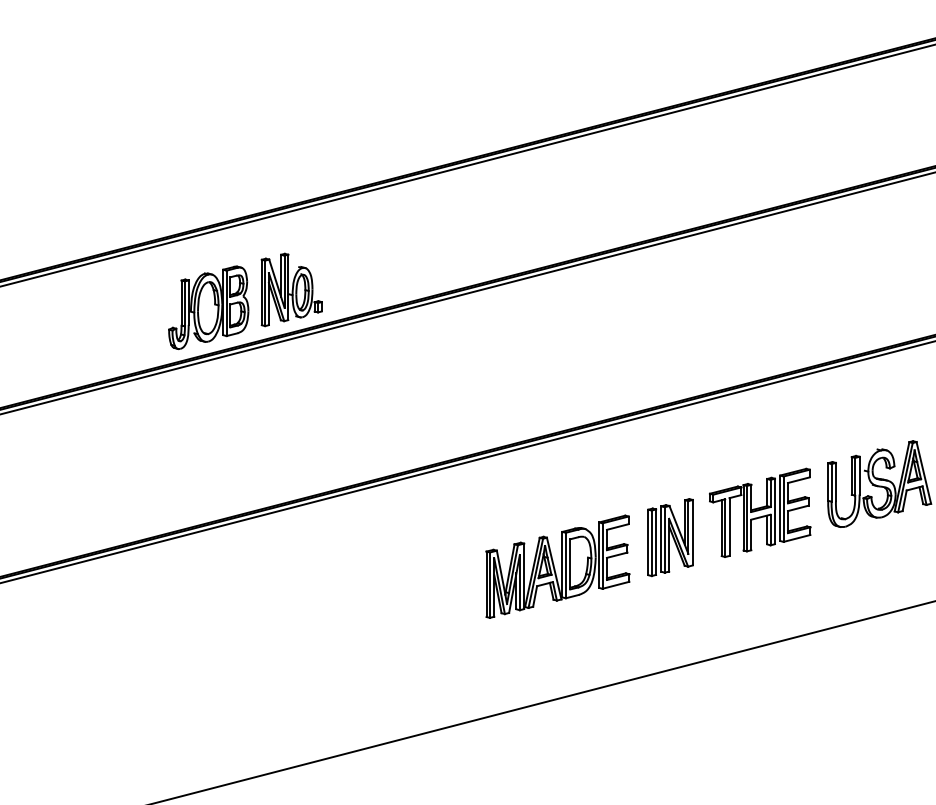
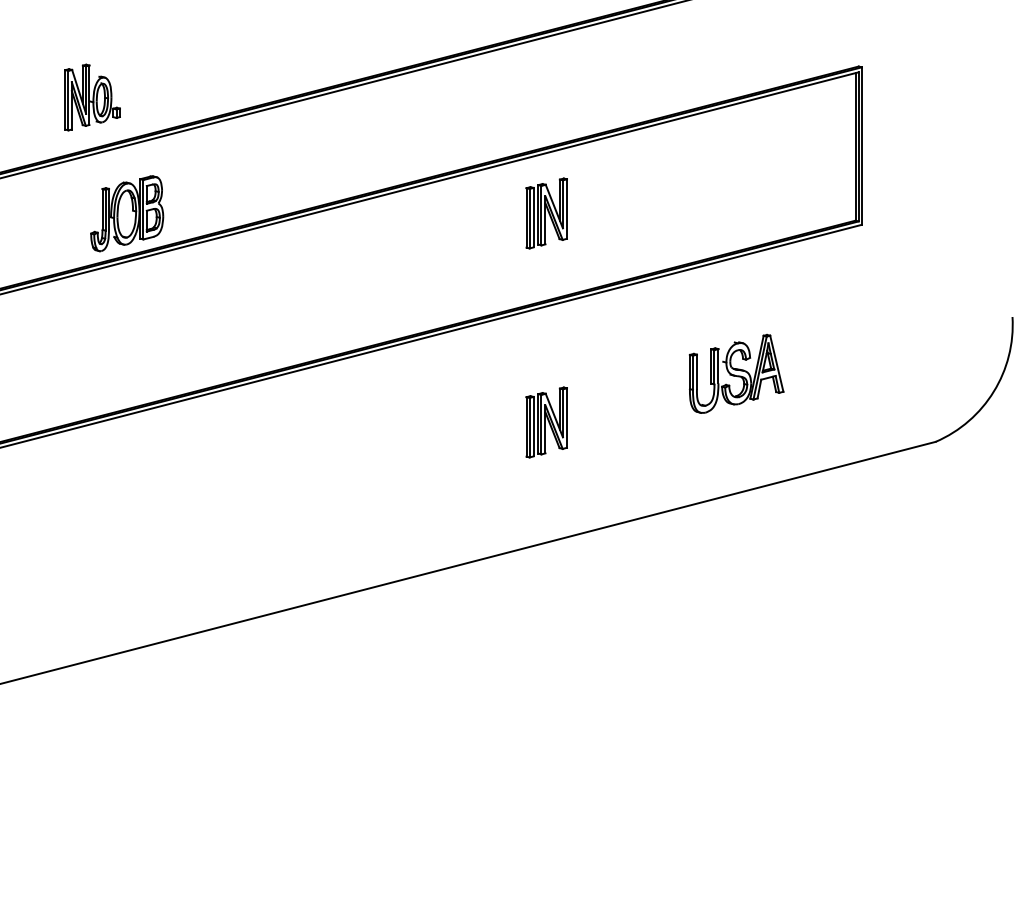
part: (291, 289) -> (92, 97), moved
part: (670, 307) -> (546, 213), added
part: (759, 513) -> (627, 400), removed
part: (558, 566) -> (444, 448), removed

